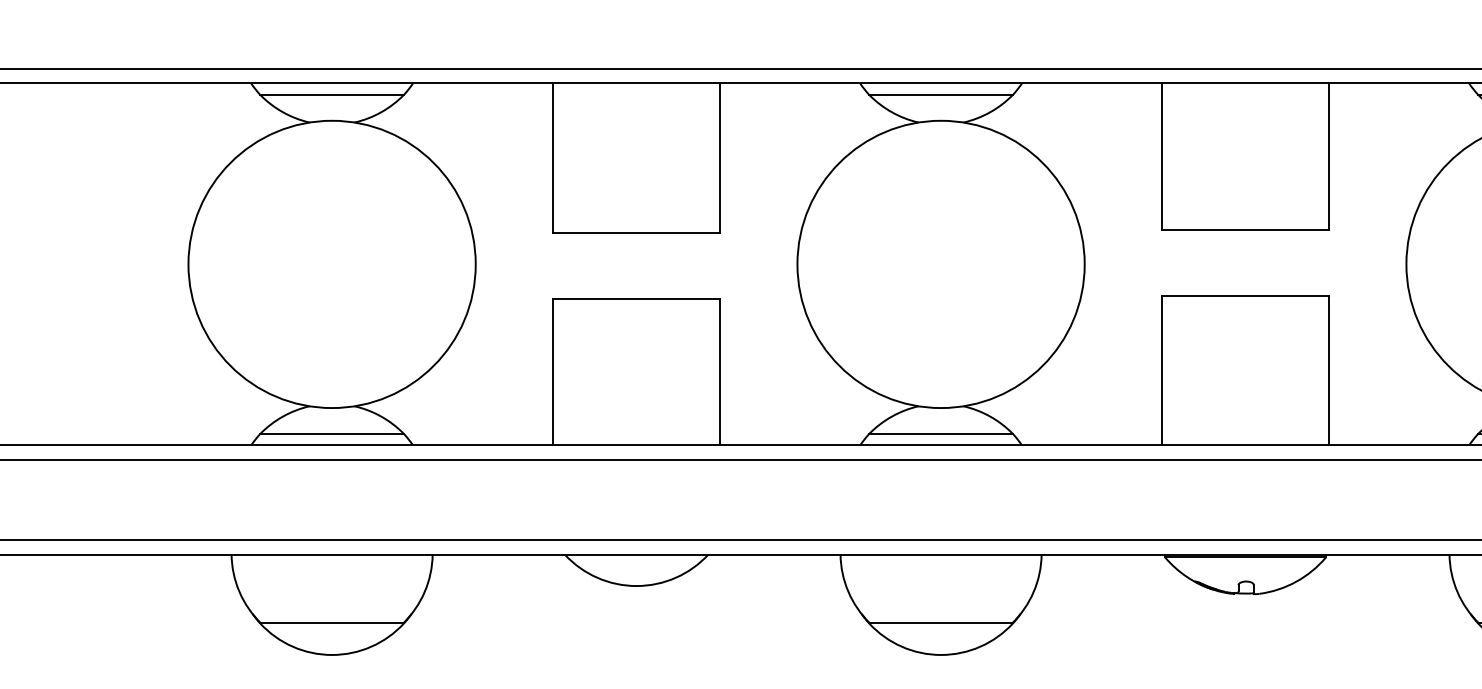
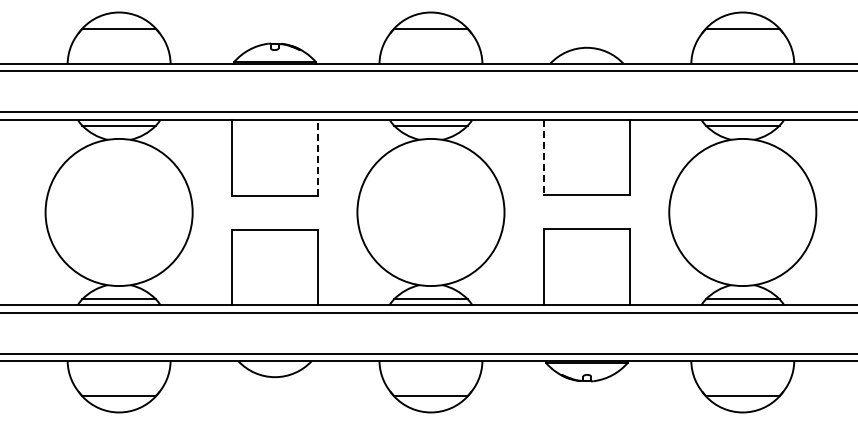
line: (719, 157) -> (317, 157), solid -> dashed
line: (1162, 157) -> (544, 157), solid -> dashed

